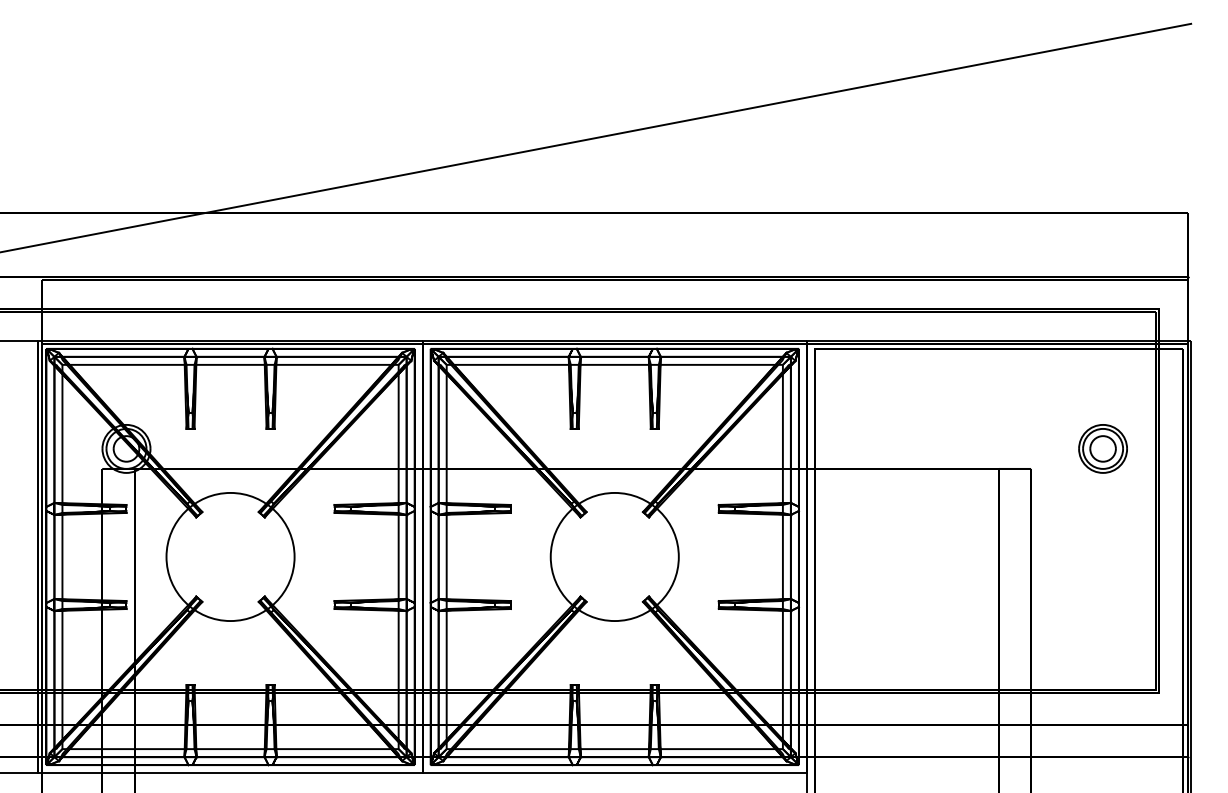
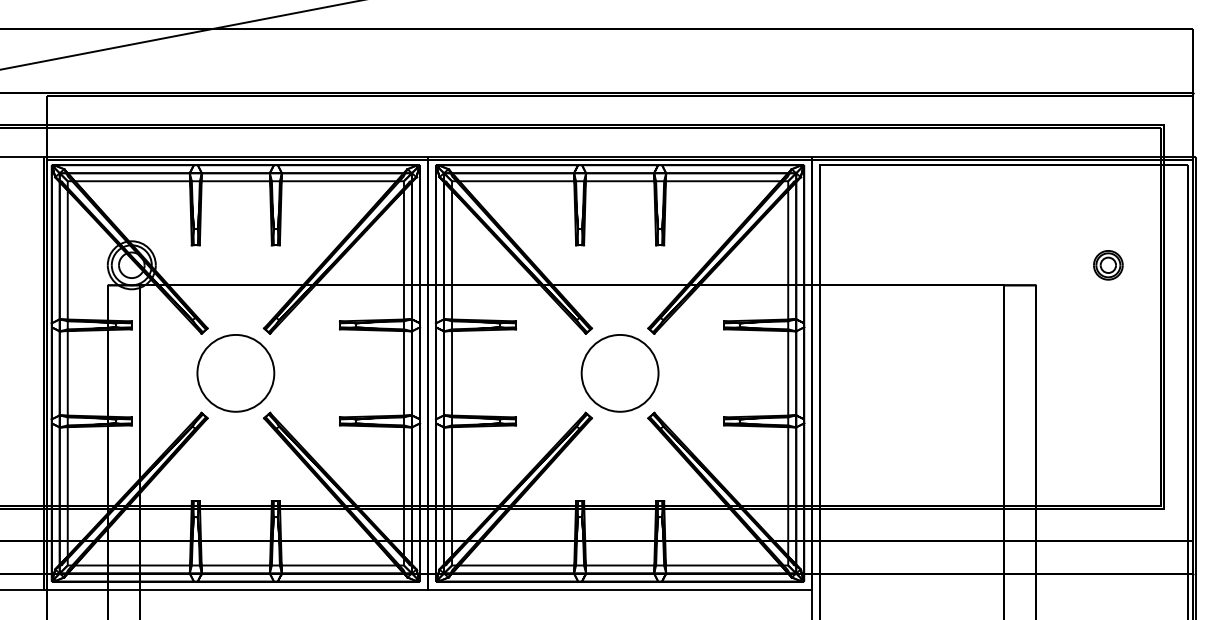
part: (1102, 448) -> (1107, 264), size x0.6
circle: (230, 556) -> (235, 372), size x0.6
circle: (614, 556) -> (619, 372), size x0.6

